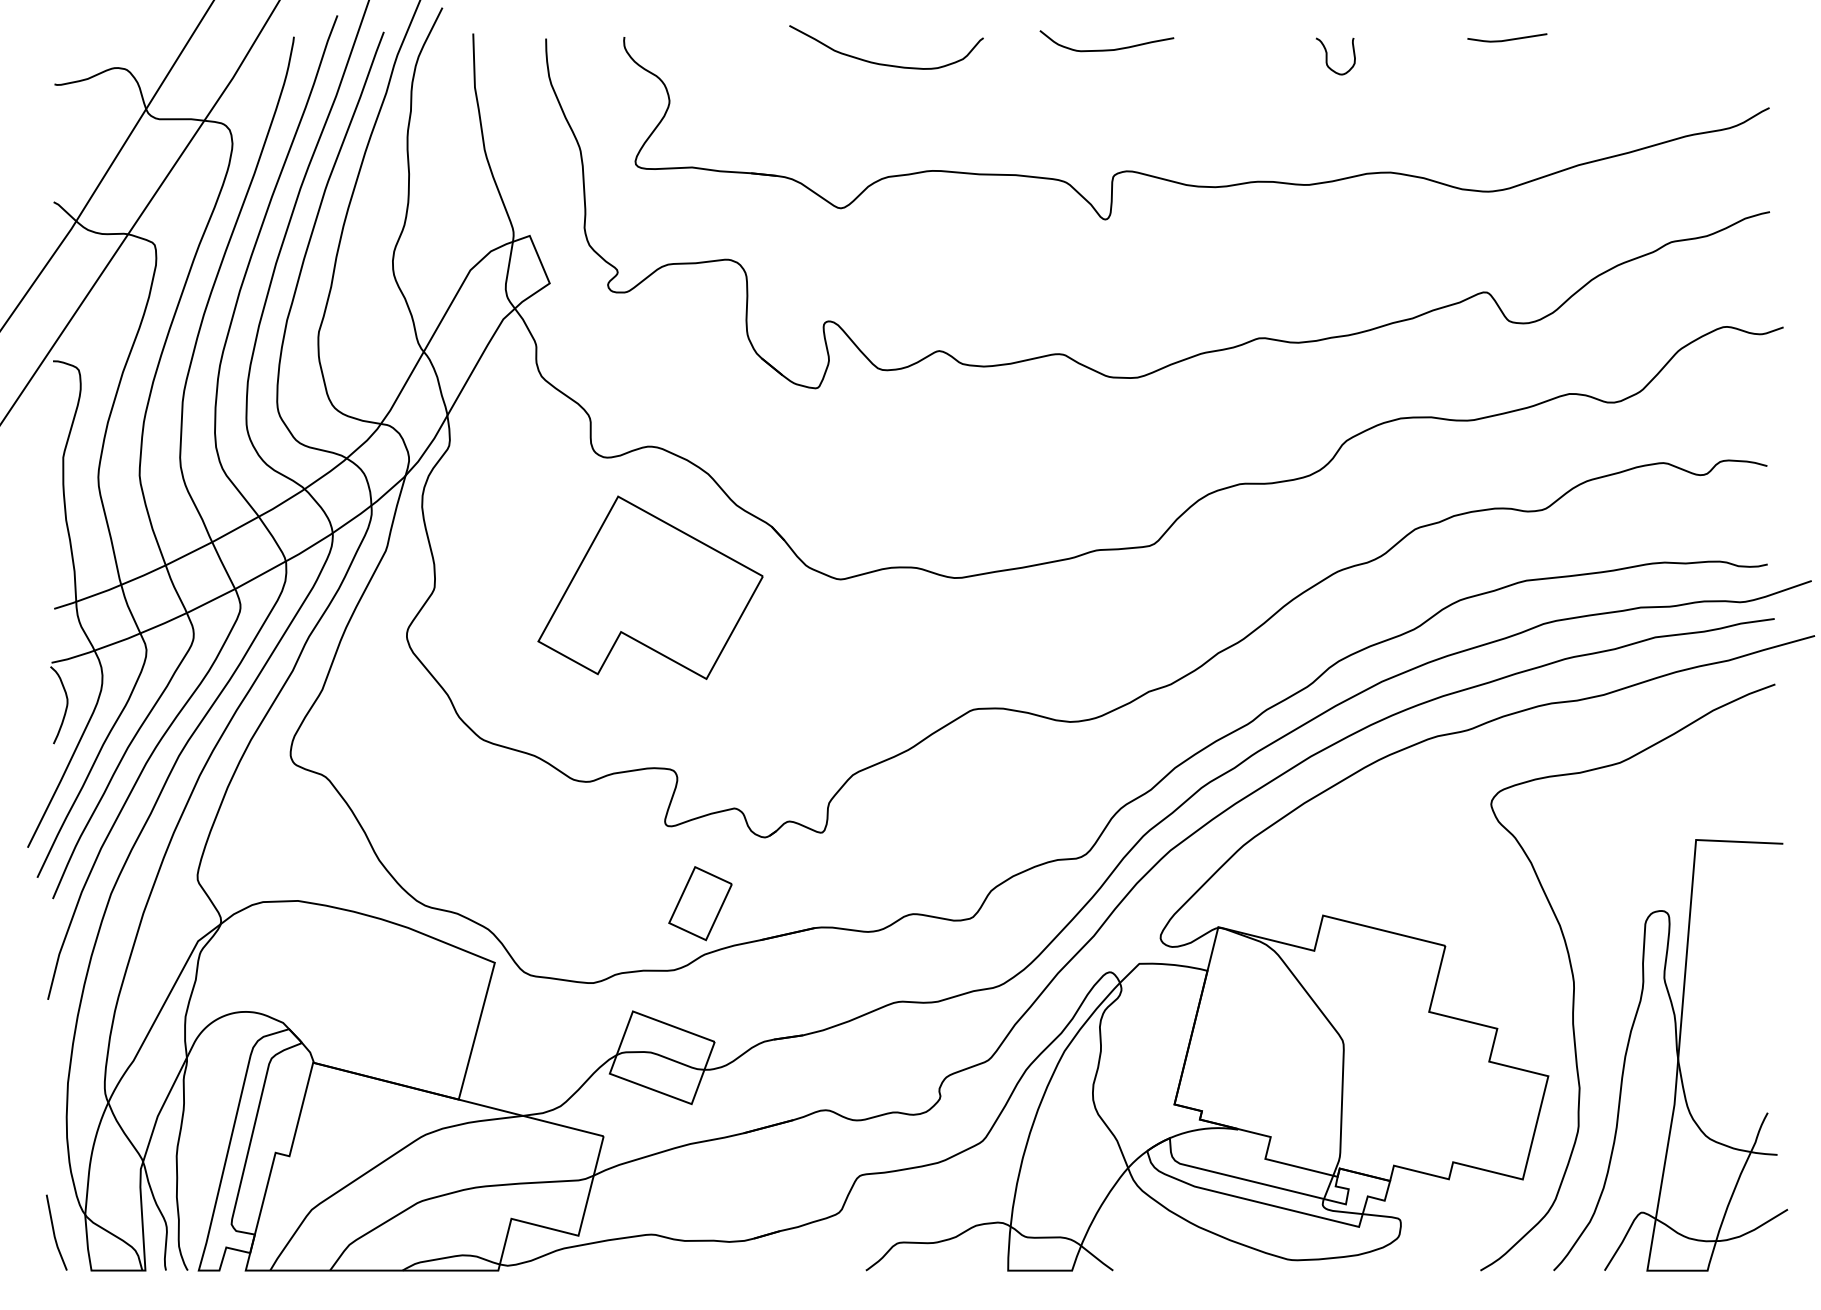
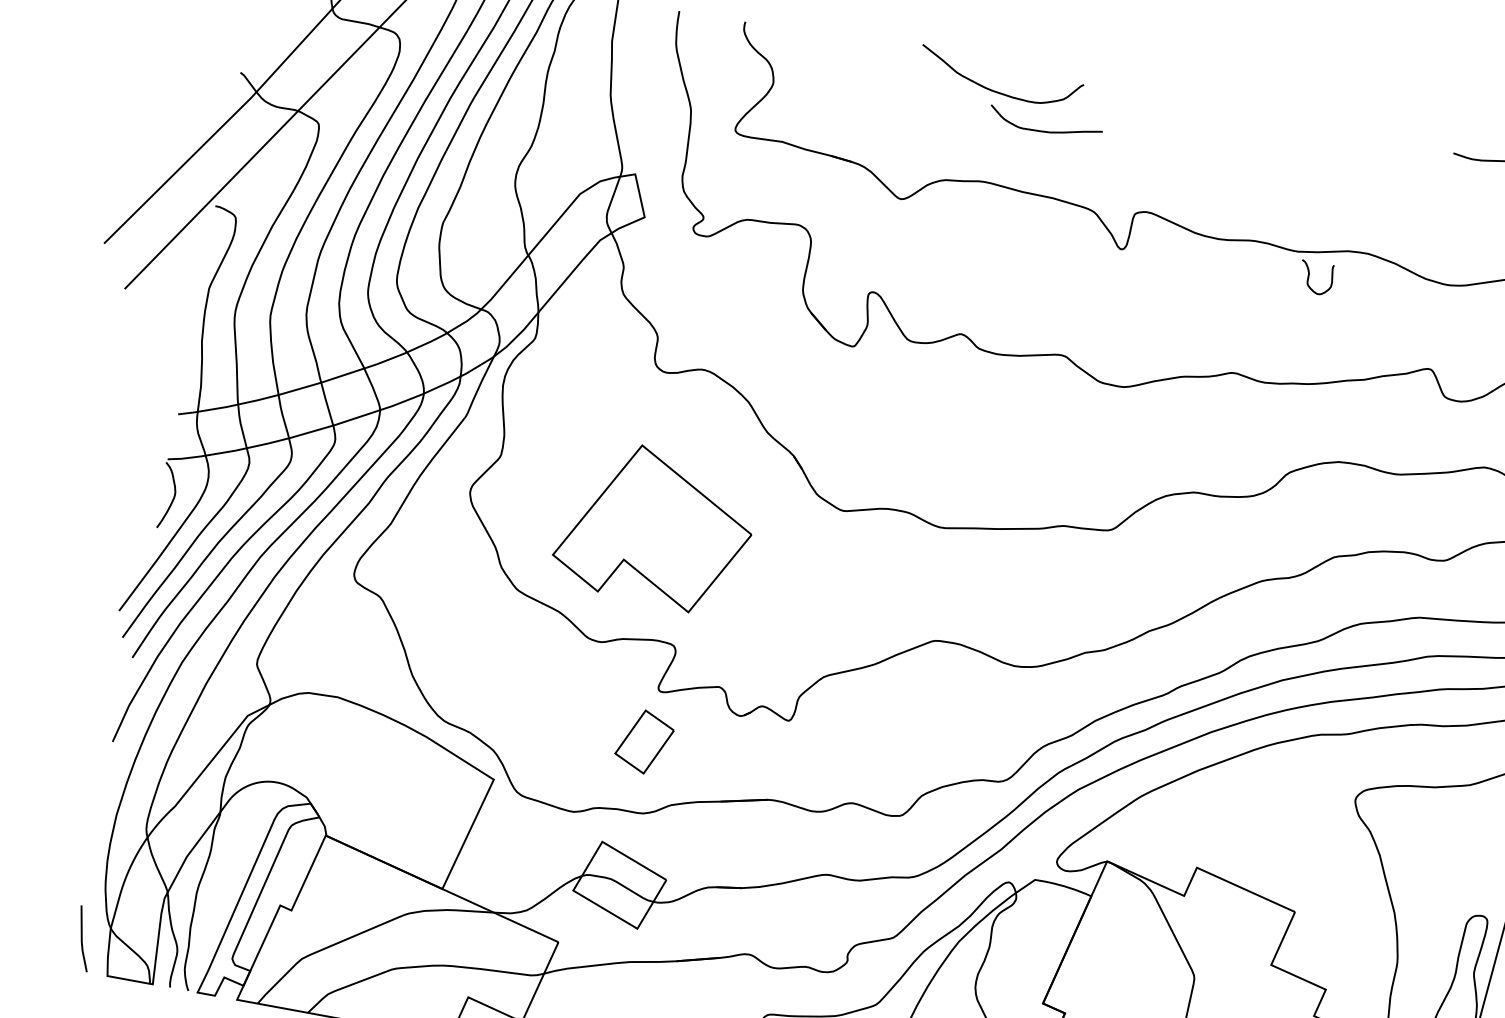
curve: (1106, 49) -> (1044, 130), moved
curve: (1327, 56) -> (1309, 276), moved
curve: (883, 63) -> (995, 90), moved
part: (650, 587) -> (655, 526), moved
part: (700, 903) -> (644, 741), moved

